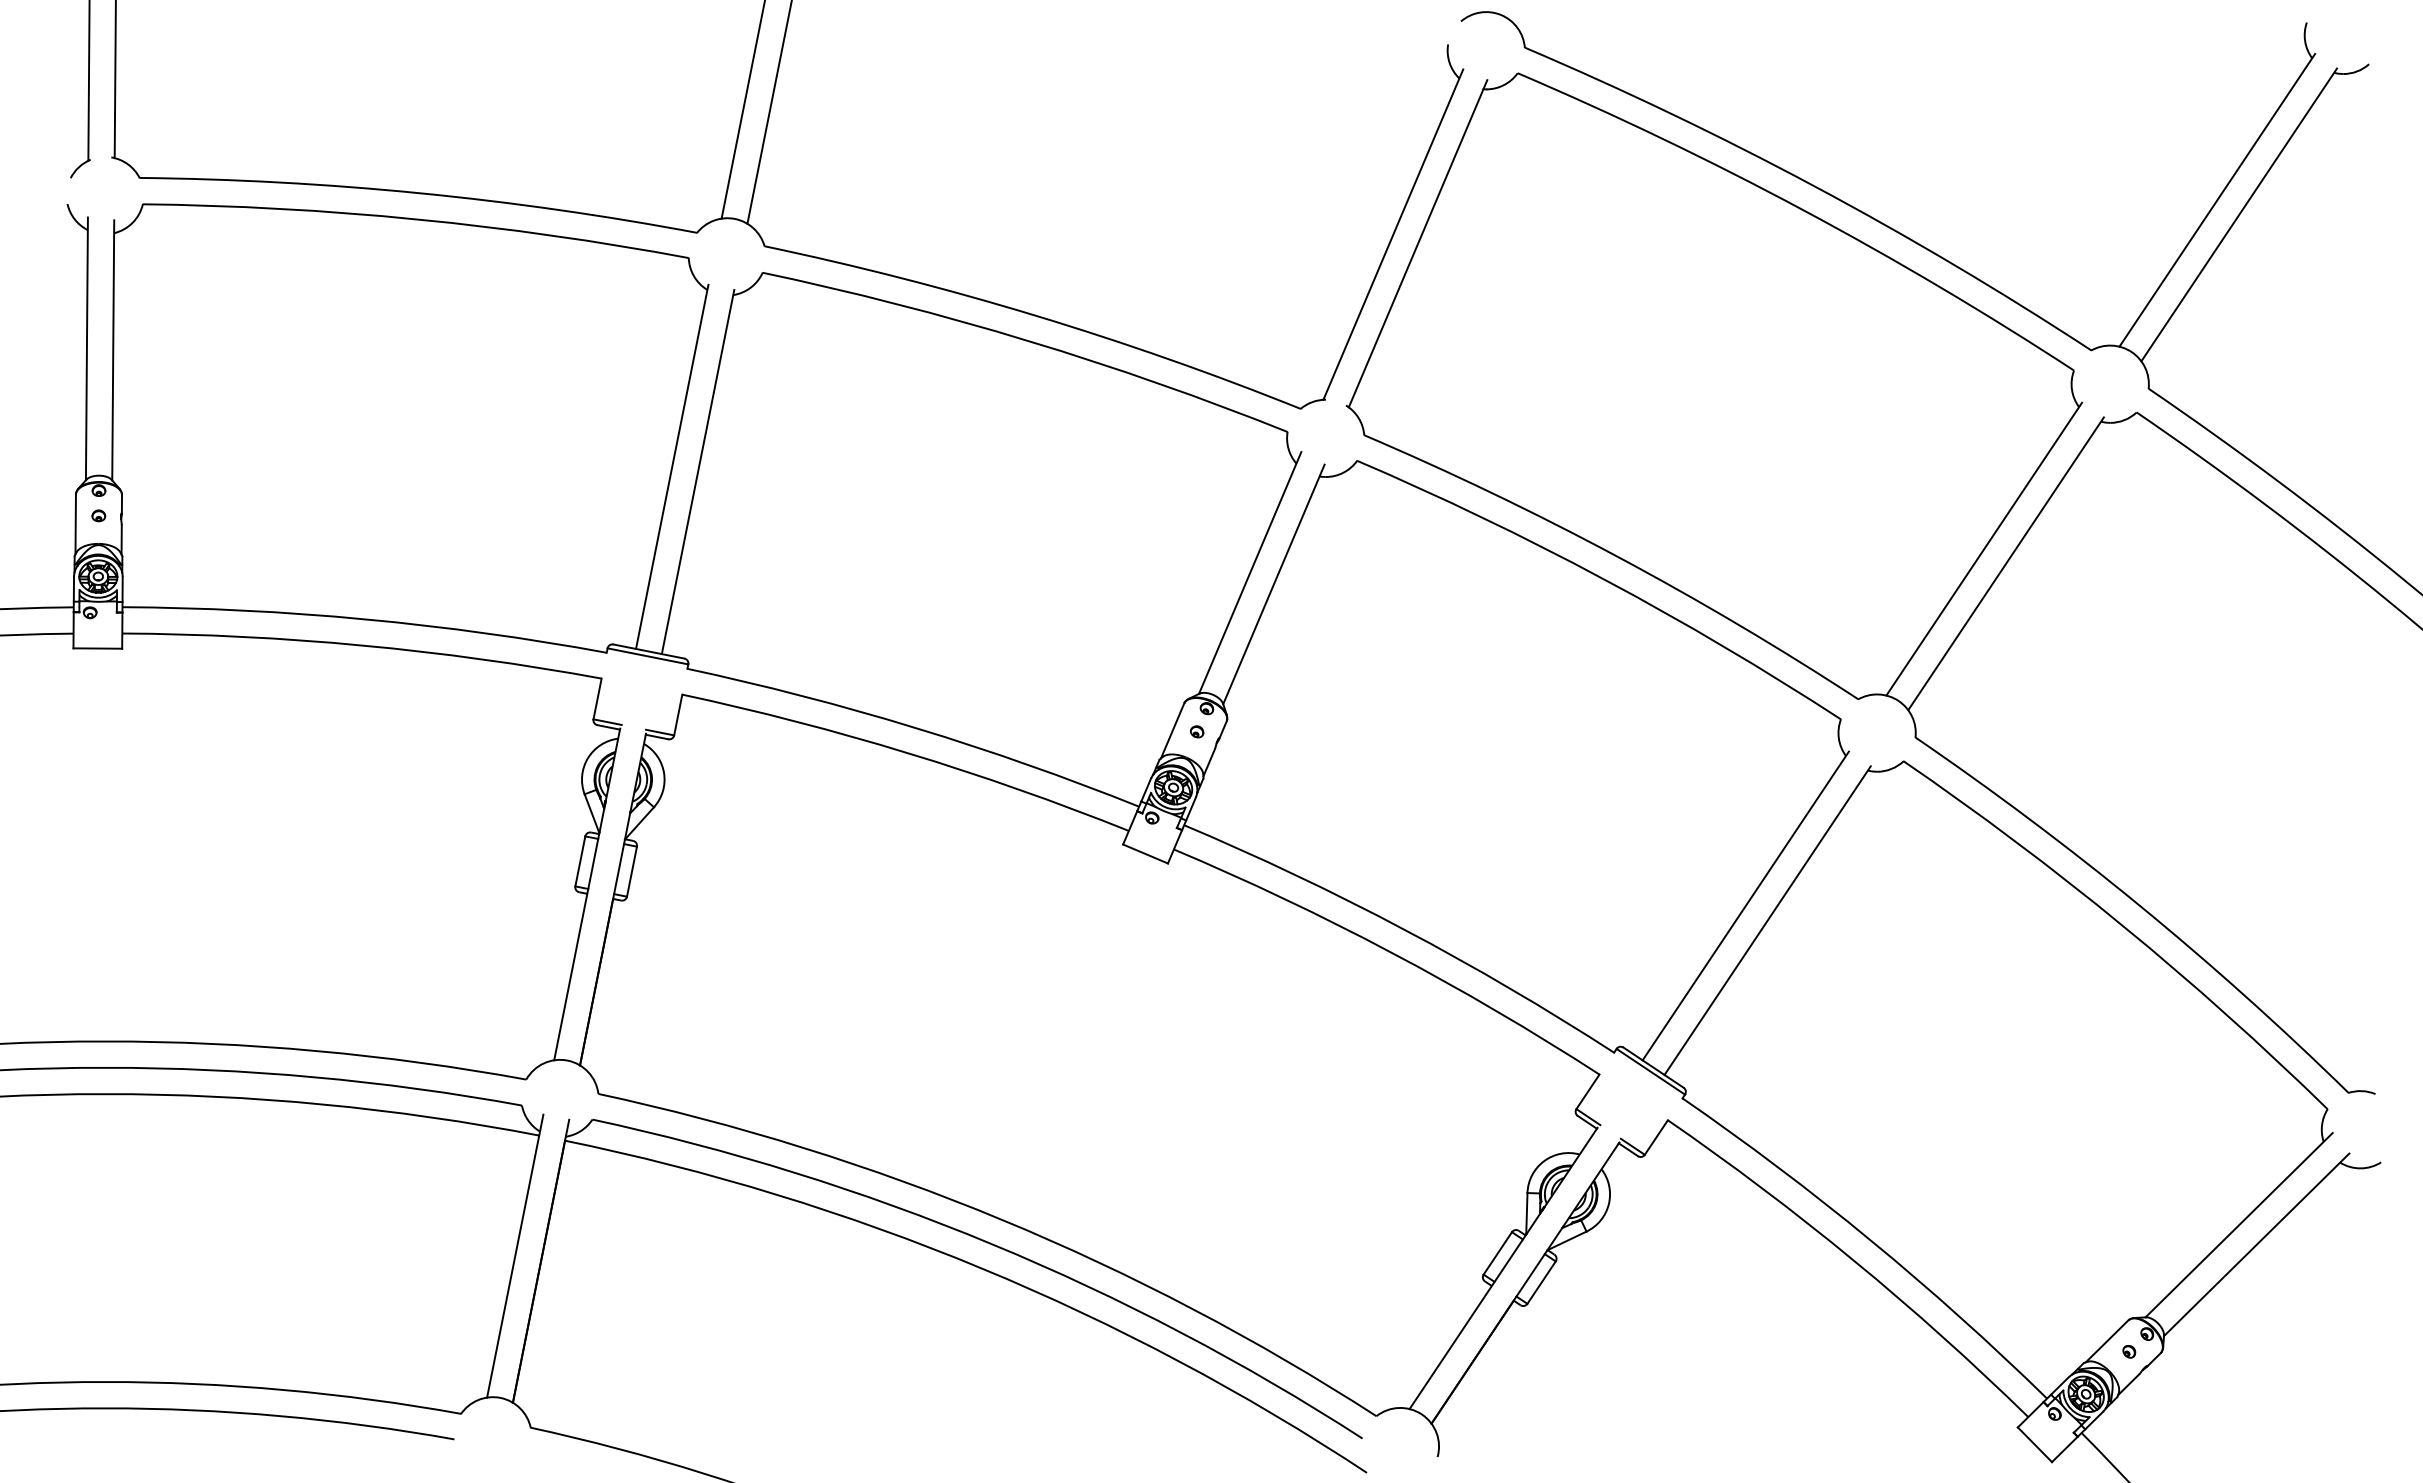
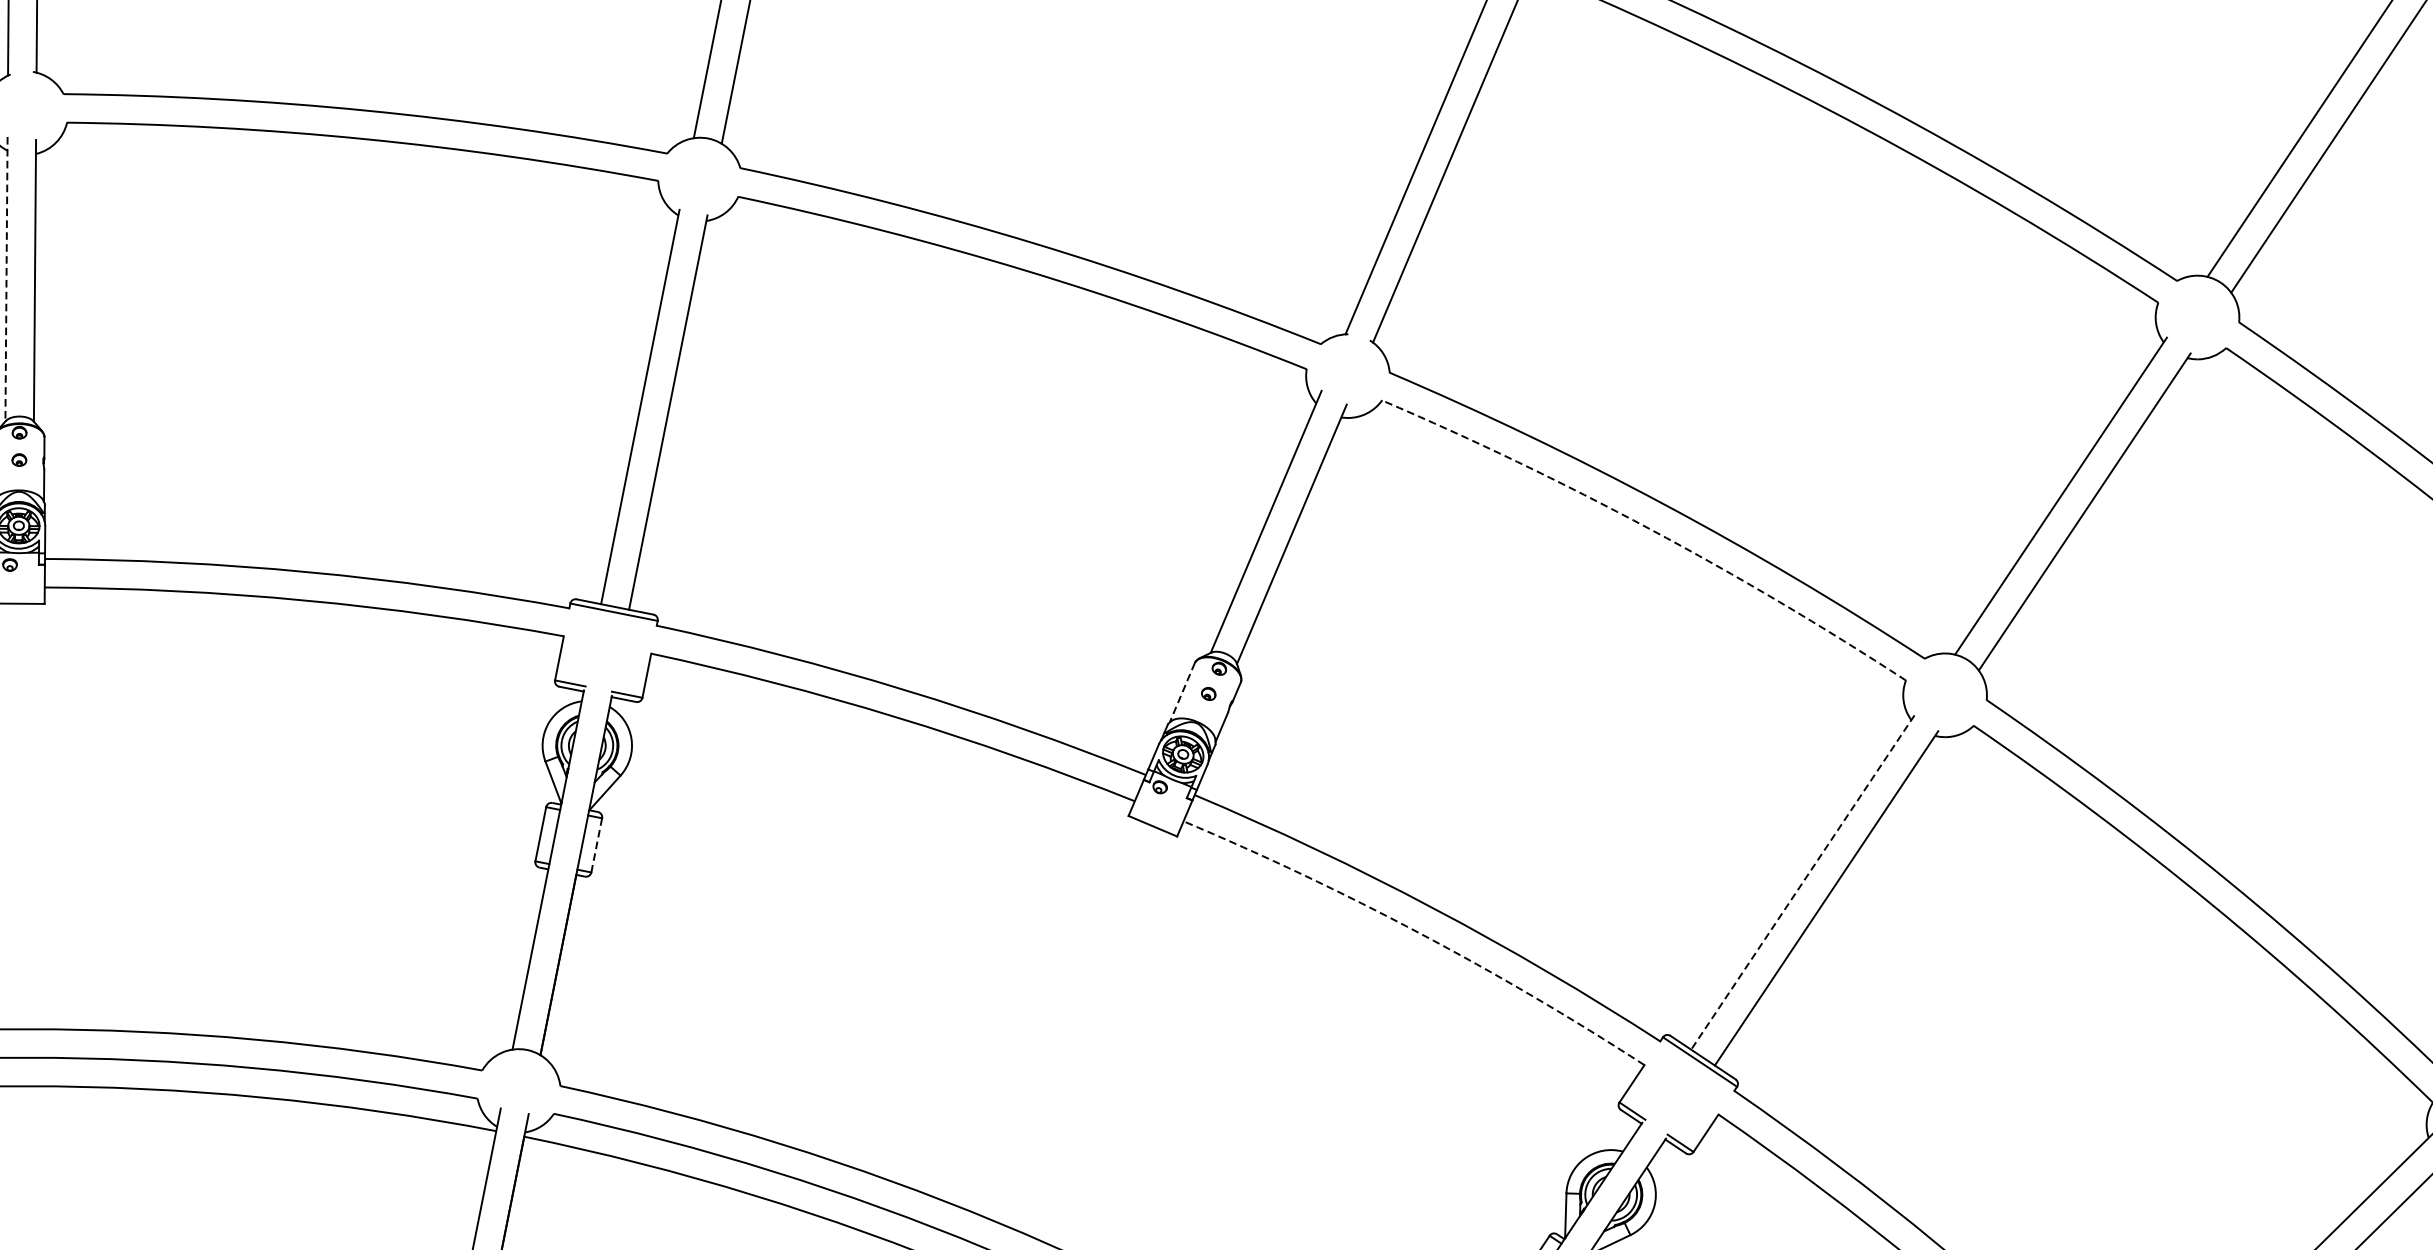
line: (86, 349) -> (6, 279), solid -> dashed
arc: (1604, 579) -> (1649, 528), solid -> dashed
line: (1172, 730) -> (1182, 692), solid -> dashed
line: (631, 871) -> (596, 845), solid -> dashed
line: (1745, 906) -> (1802, 883), solid -> dashed
arc: (1391, 952) -> (1419, 932), solid -> dashed

